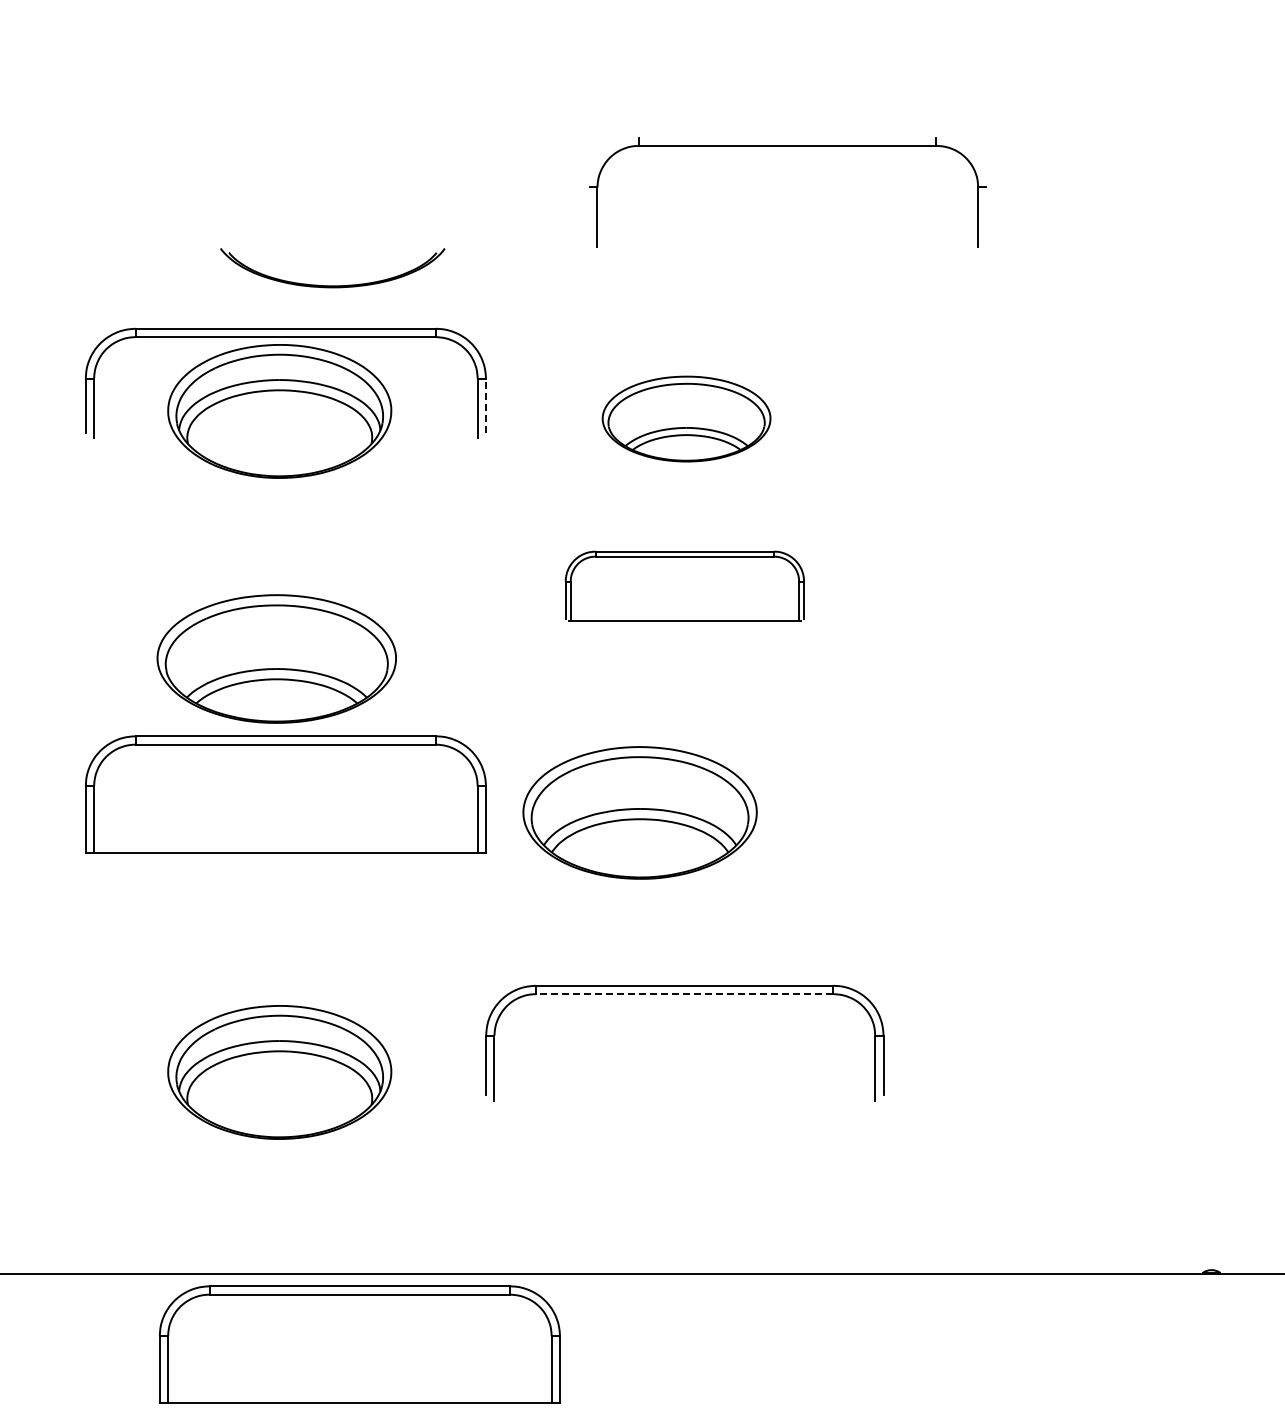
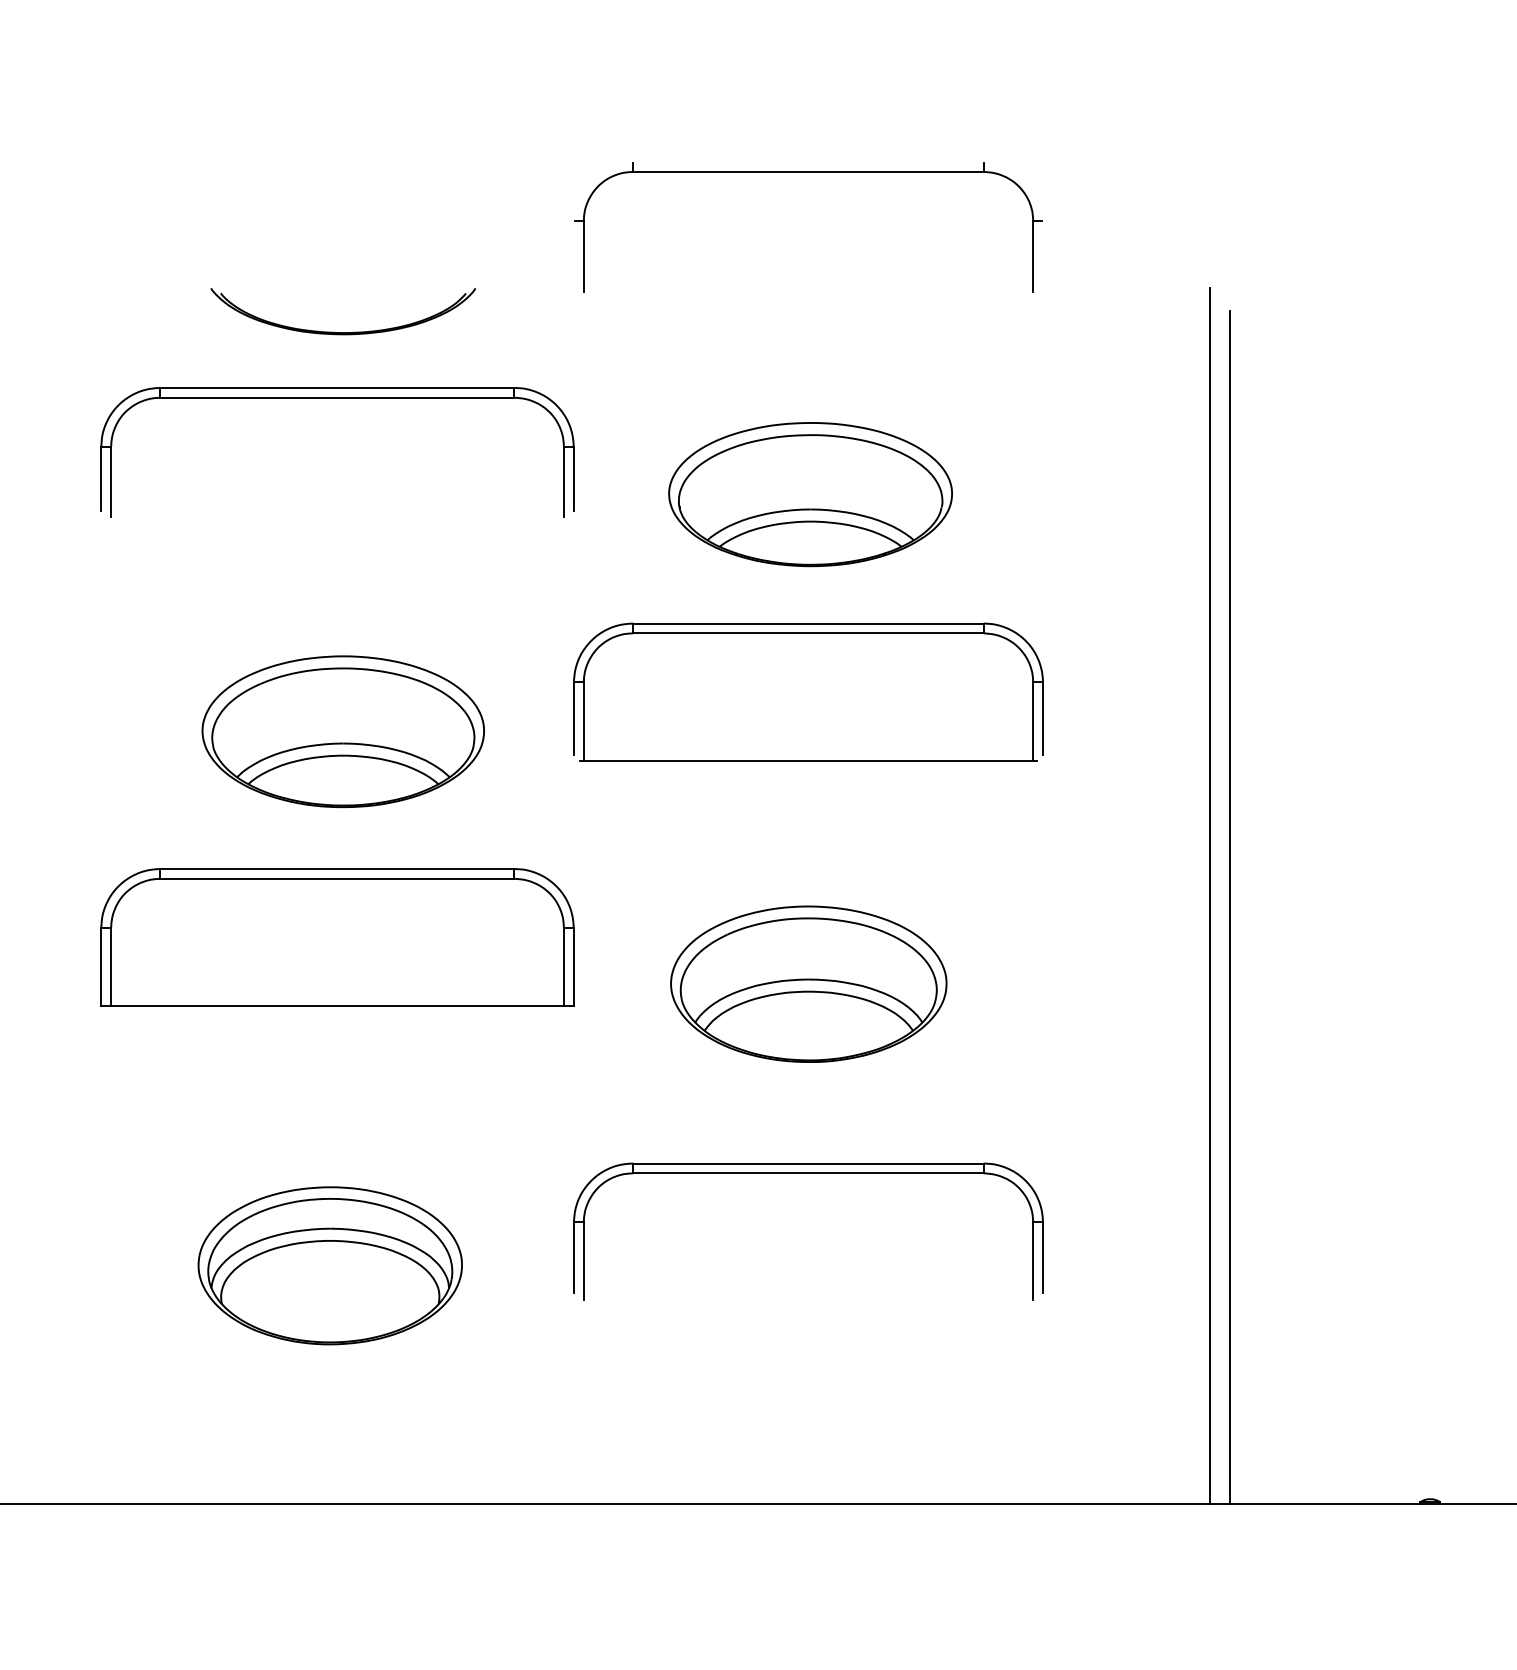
part: (787, 146) -> (808, 172), moved
part: (332, 285) -> (342, 332), moved
line: (486, 405) -> (574, 478), dashed -> solid
part: (279, 411) -> (329, 485), removed
part: (686, 418) -> (810, 493), size x1.43
part: (684, 586) -> (808, 692), size x1.67
part: (276, 658) -> (342, 731), moved
line: (1024, 759) -> (1209, 896), added
line: (1041, 768) -> (1229, 907), added
part: (639, 812) -> (808, 983), moved
line: (684, 994) -> (808, 1173), dashed -> solid
part: (359, 1344) -> (424, 1586), removed

